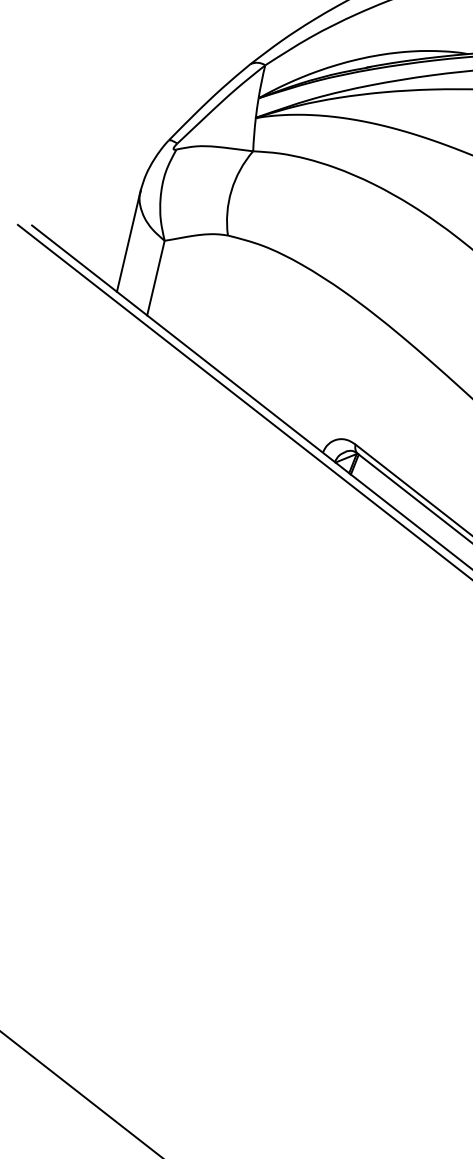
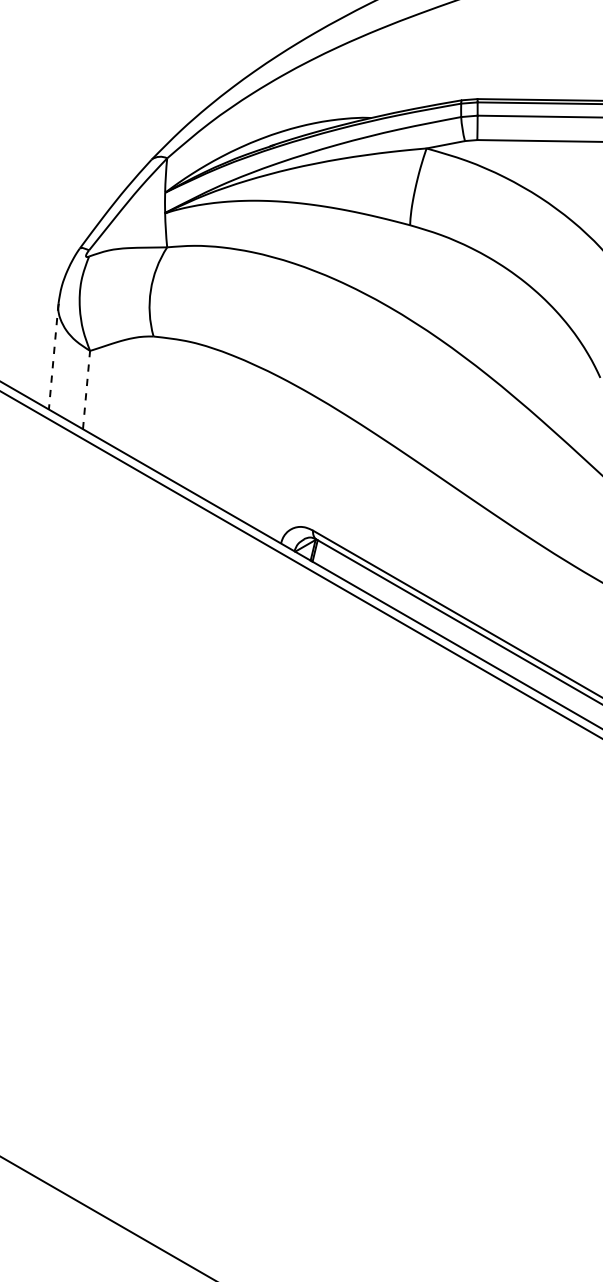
line: (128, 242) -> (53, 357), solid -> dashed
line: (155, 277) -> (86, 389), solid -> dashed

